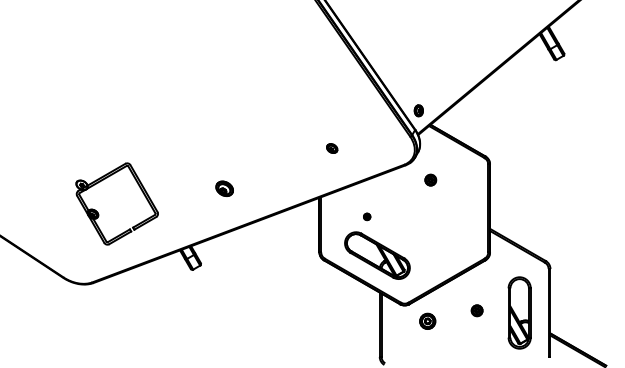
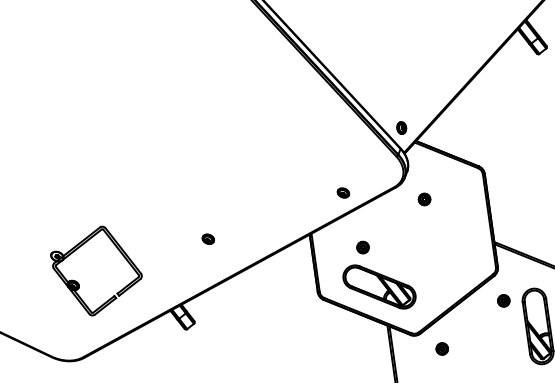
part: (332, 148) -> (343, 192), moved
part: (224, 188) -> (208, 238), size x0.62
part: (366, 216) -> (362, 247), size x1.67
part: (476, 310) -> (503, 300), moved
part: (427, 321) -> (442, 349), size x0.71

